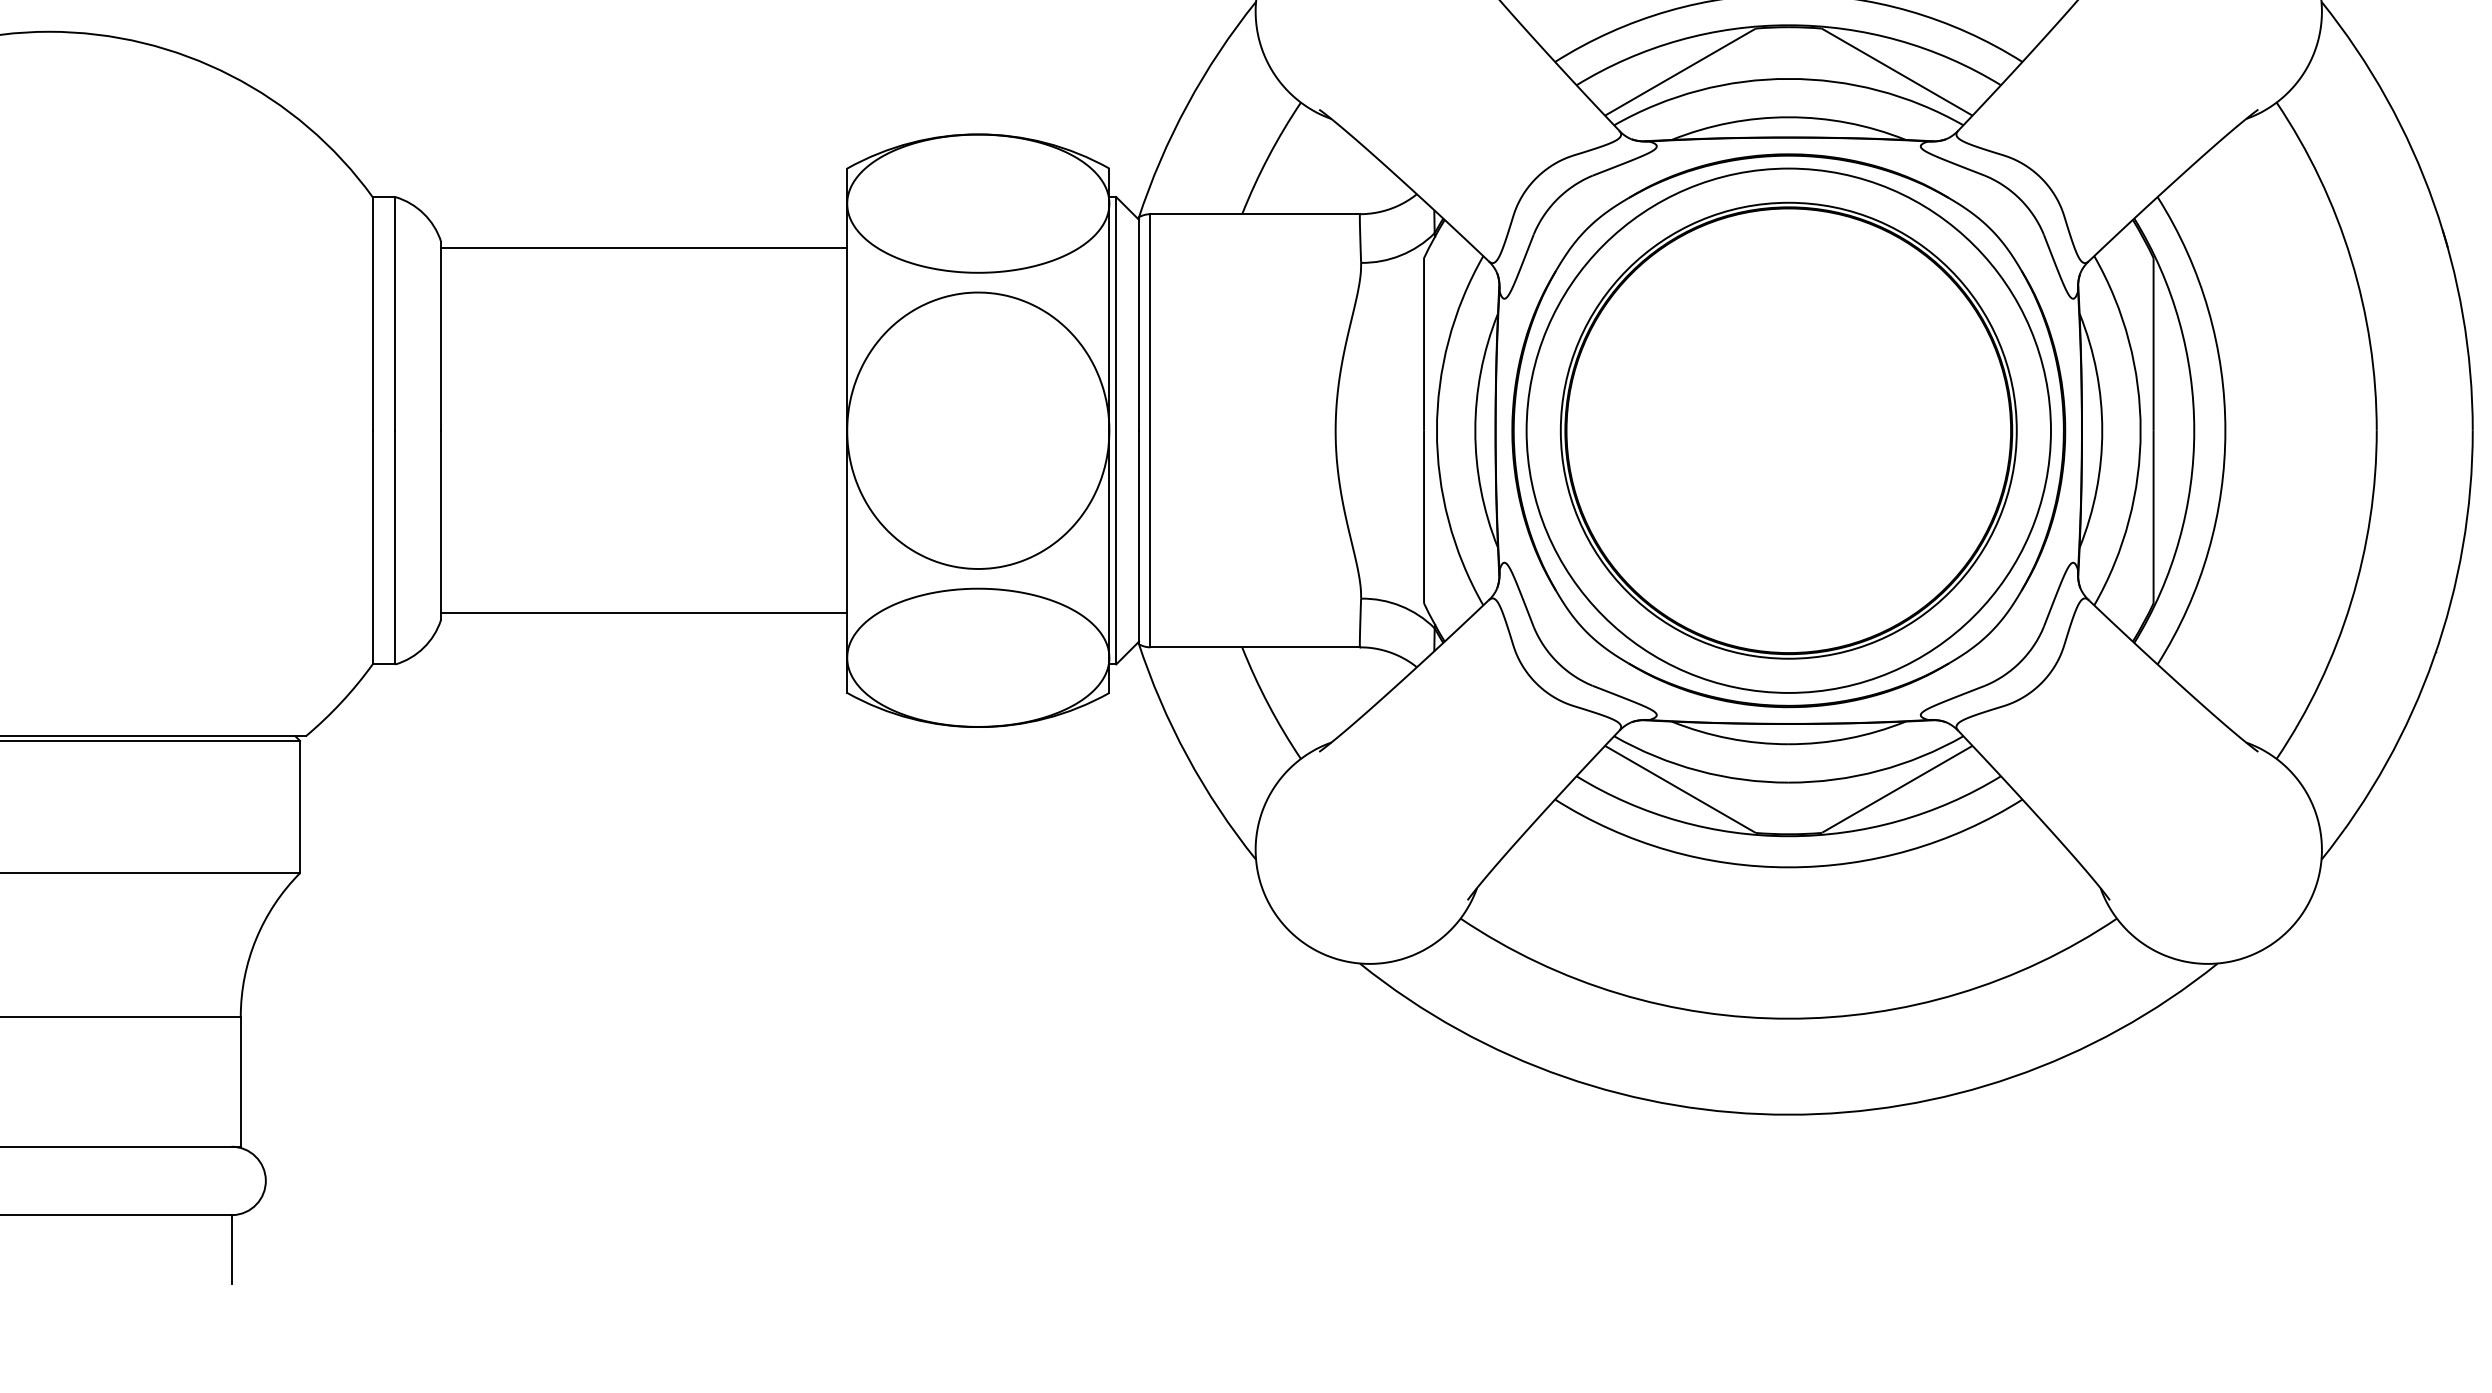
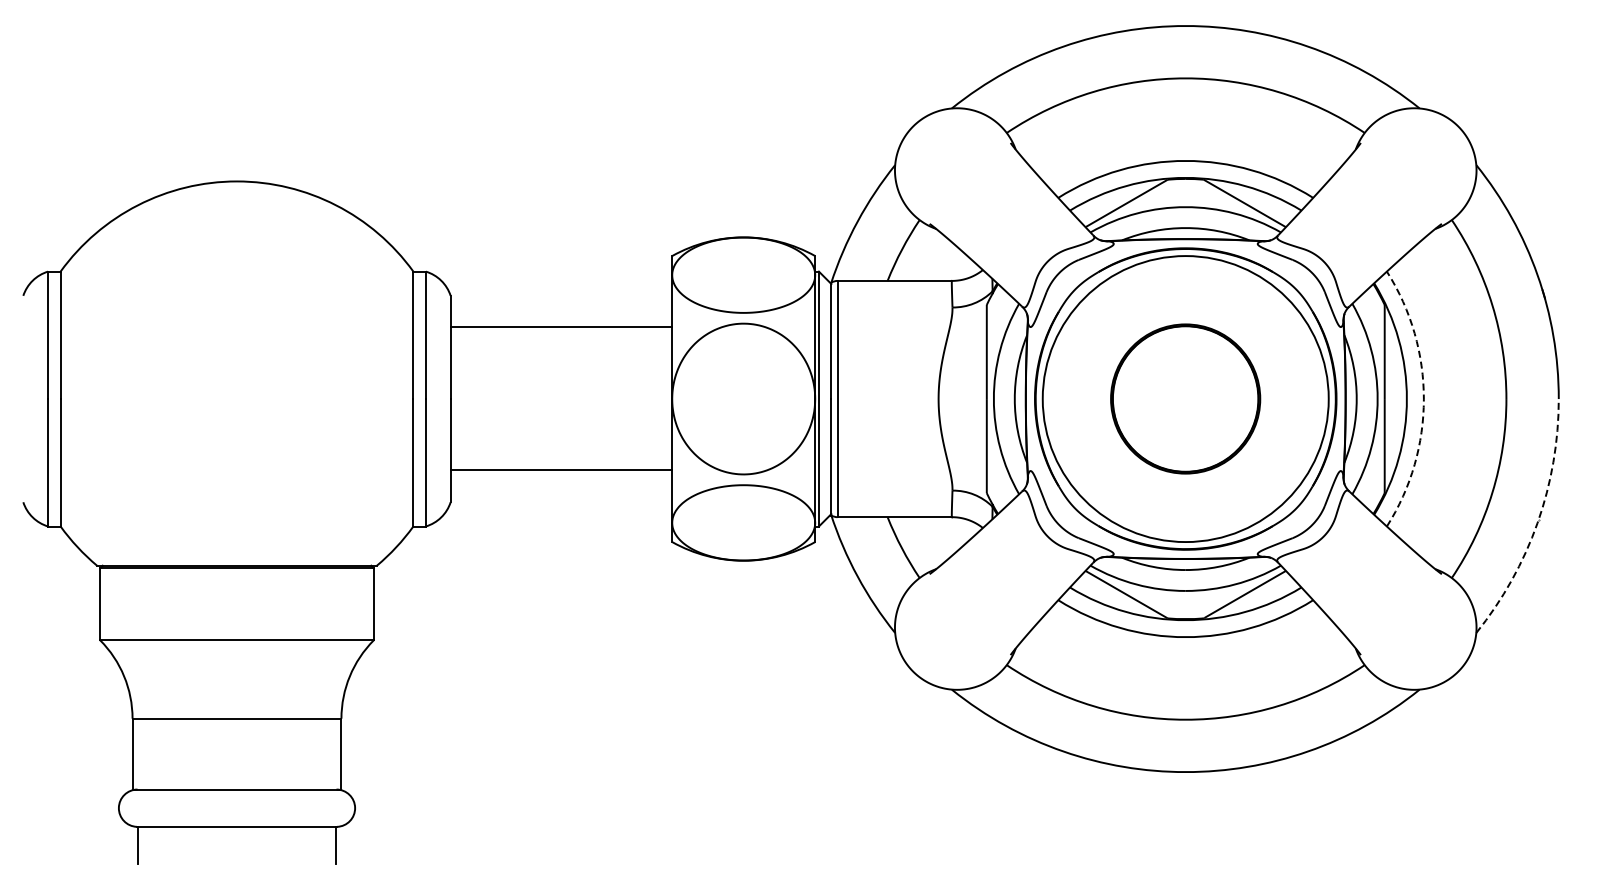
line: (644, 248) -> (561, 326), moved
part: (1788, 429) -> (1185, 398), size x0.6
arc: (2224, 431) -> (1423, 399), solid -> dashed
line: (644, 613) -> (561, 469), moved
arc: (2433, 658) -> (1537, 523), solid -> dashed

